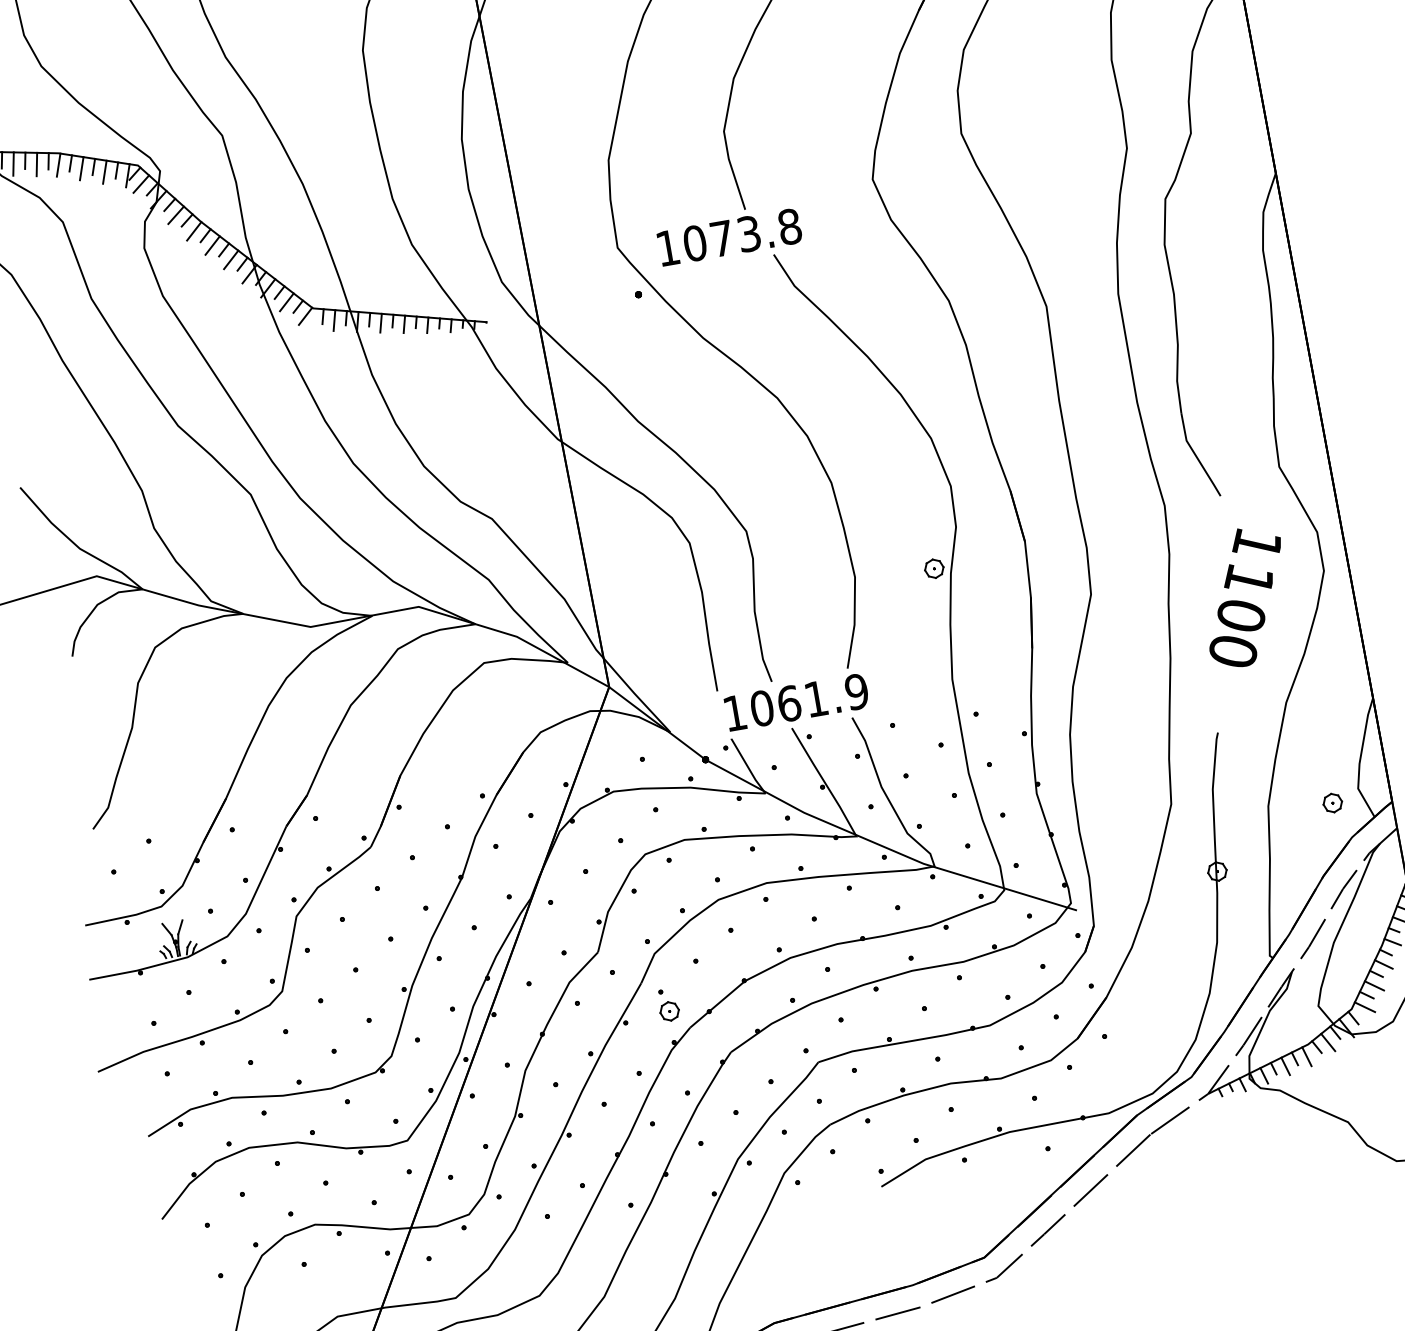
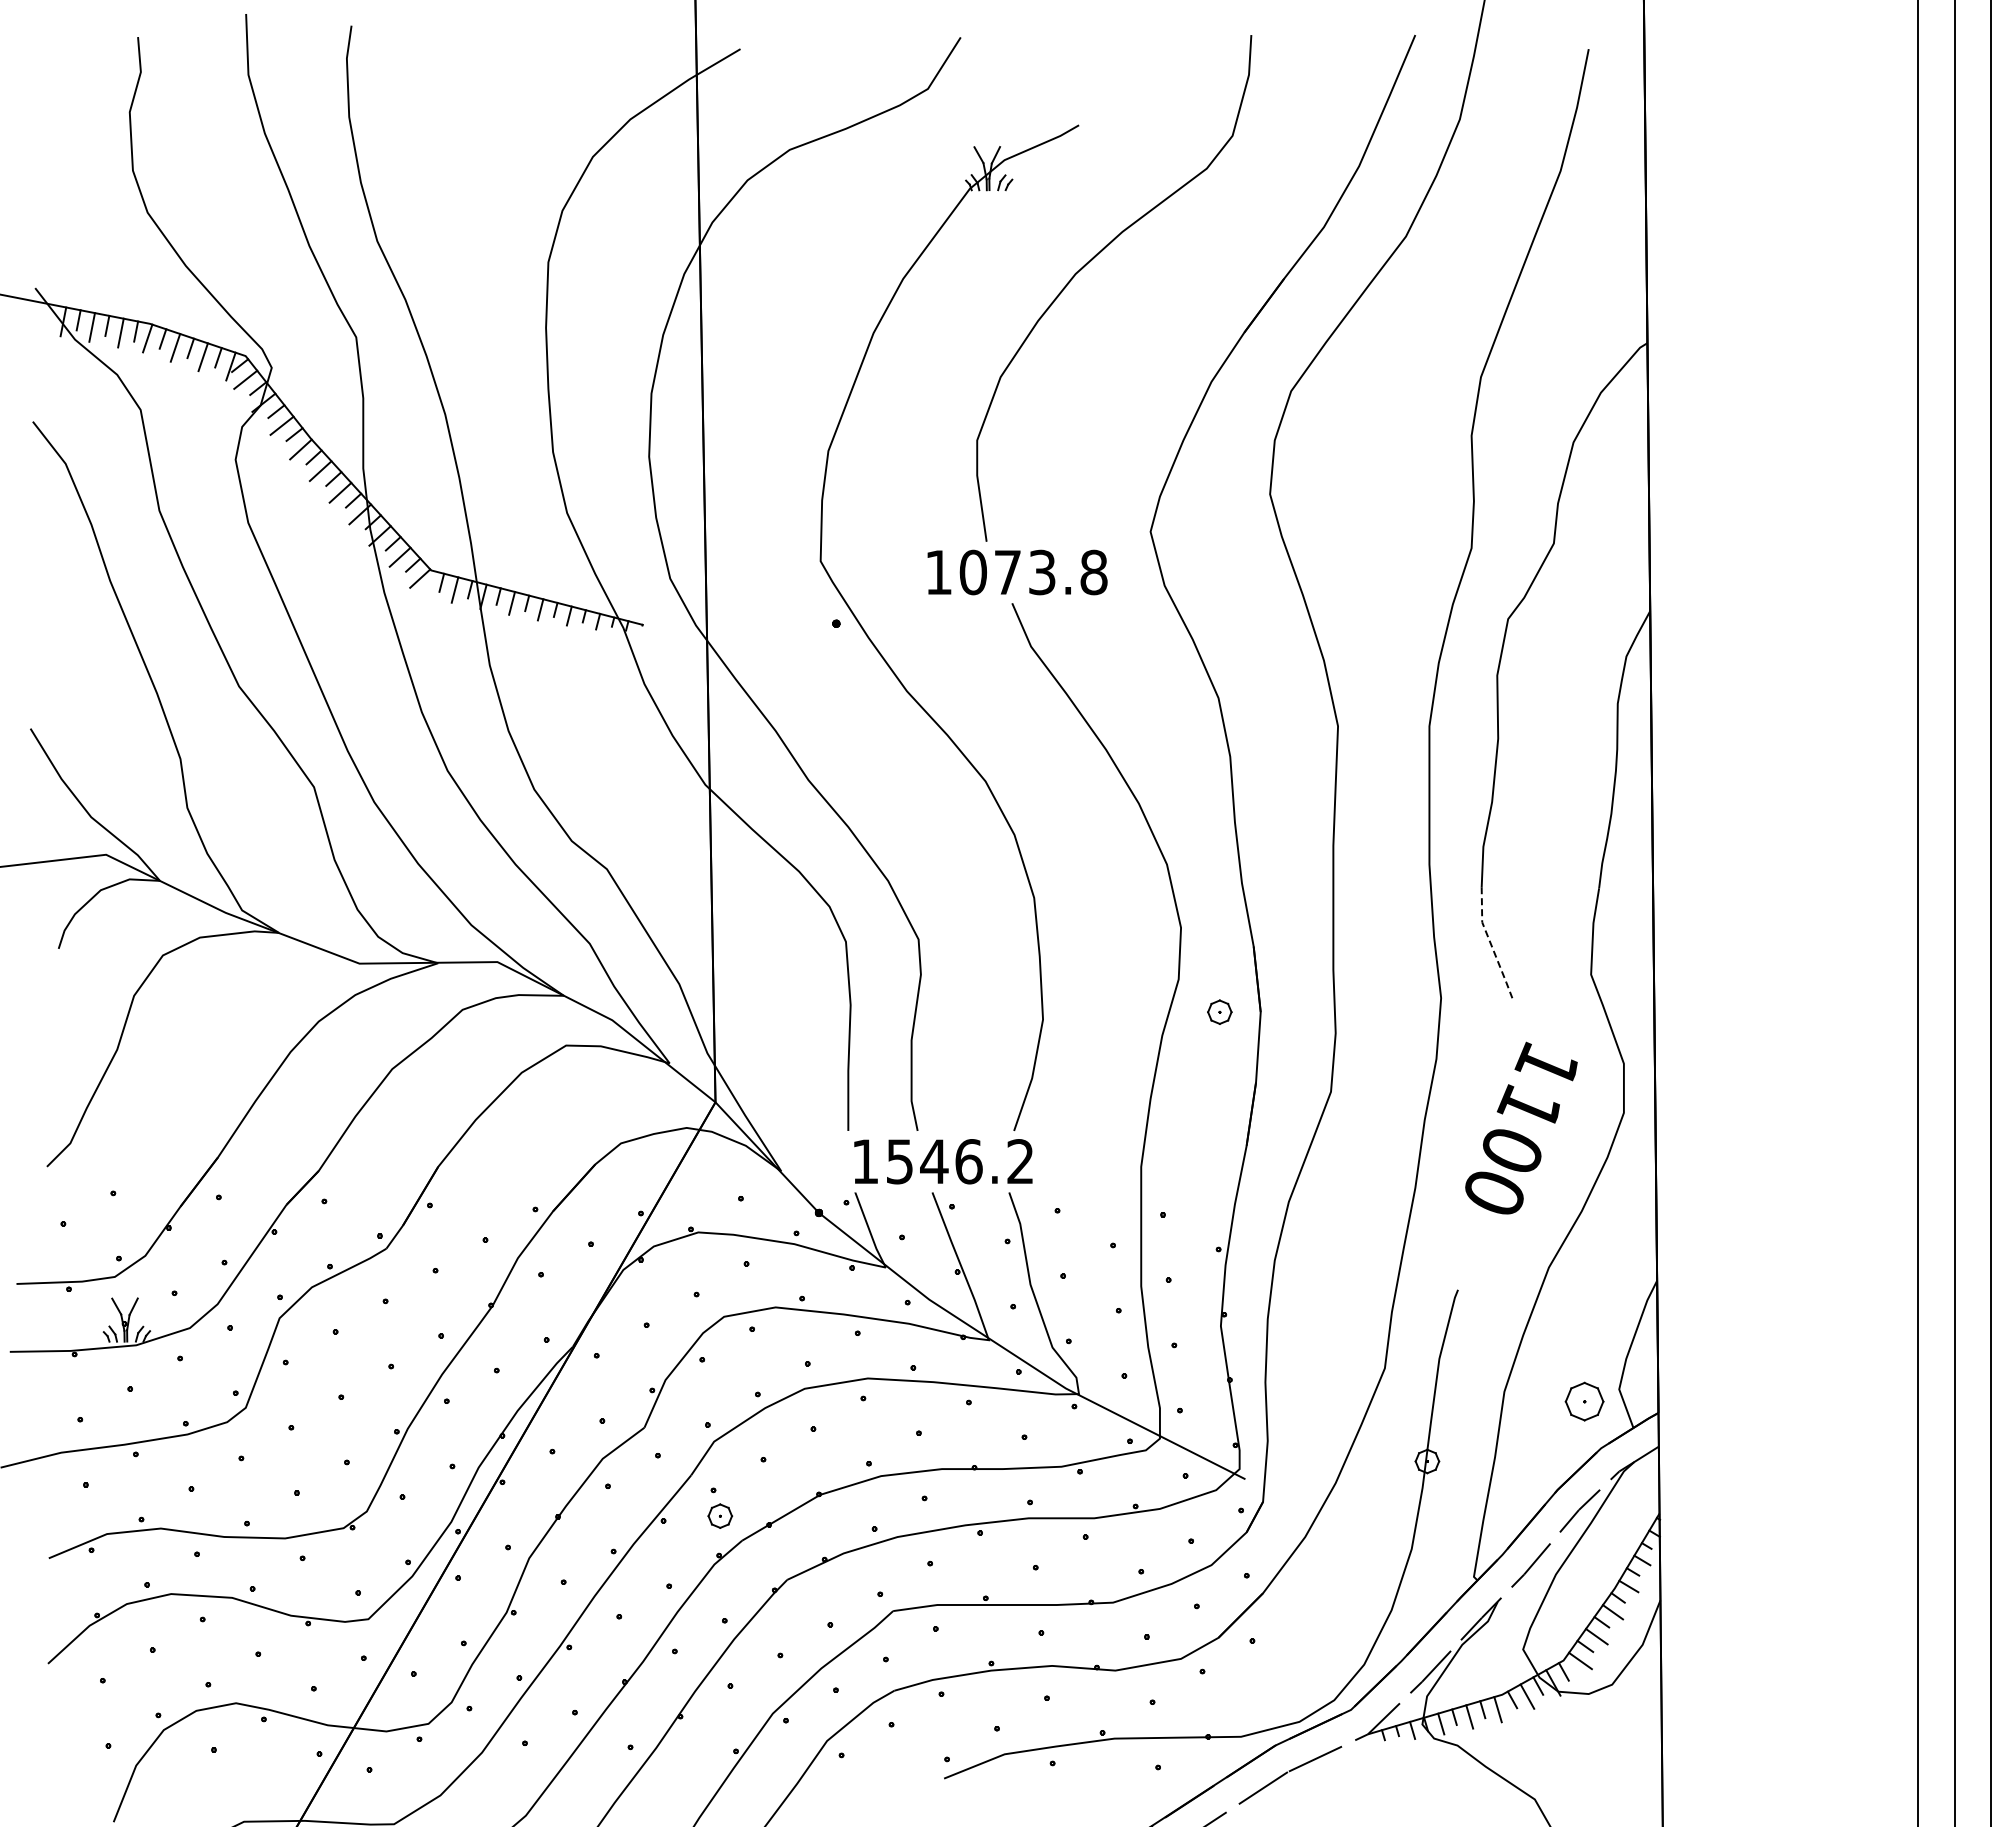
text: (729, 237) -> (1017, 572), moved
line: (1196, 456) -> (1491, 944), solid -> dashed
part: (933, 568) -> (1219, 1011), moved
text: (809, 699) -> (960, 1161), 1061.9 -> 1546.2
part: (1332, 802) -> (1584, 1401), size x1.6

